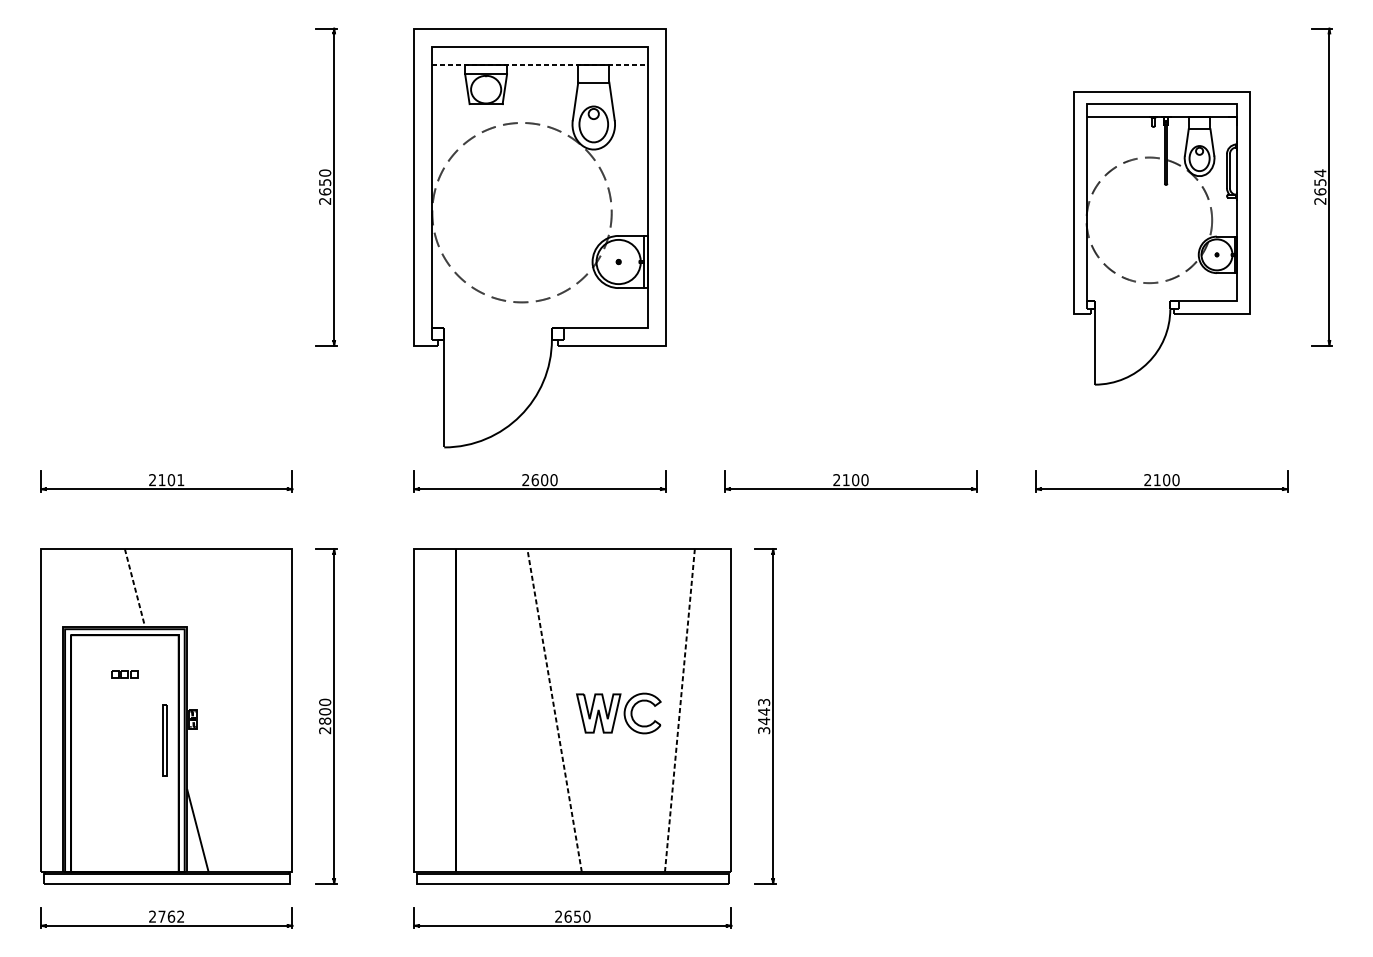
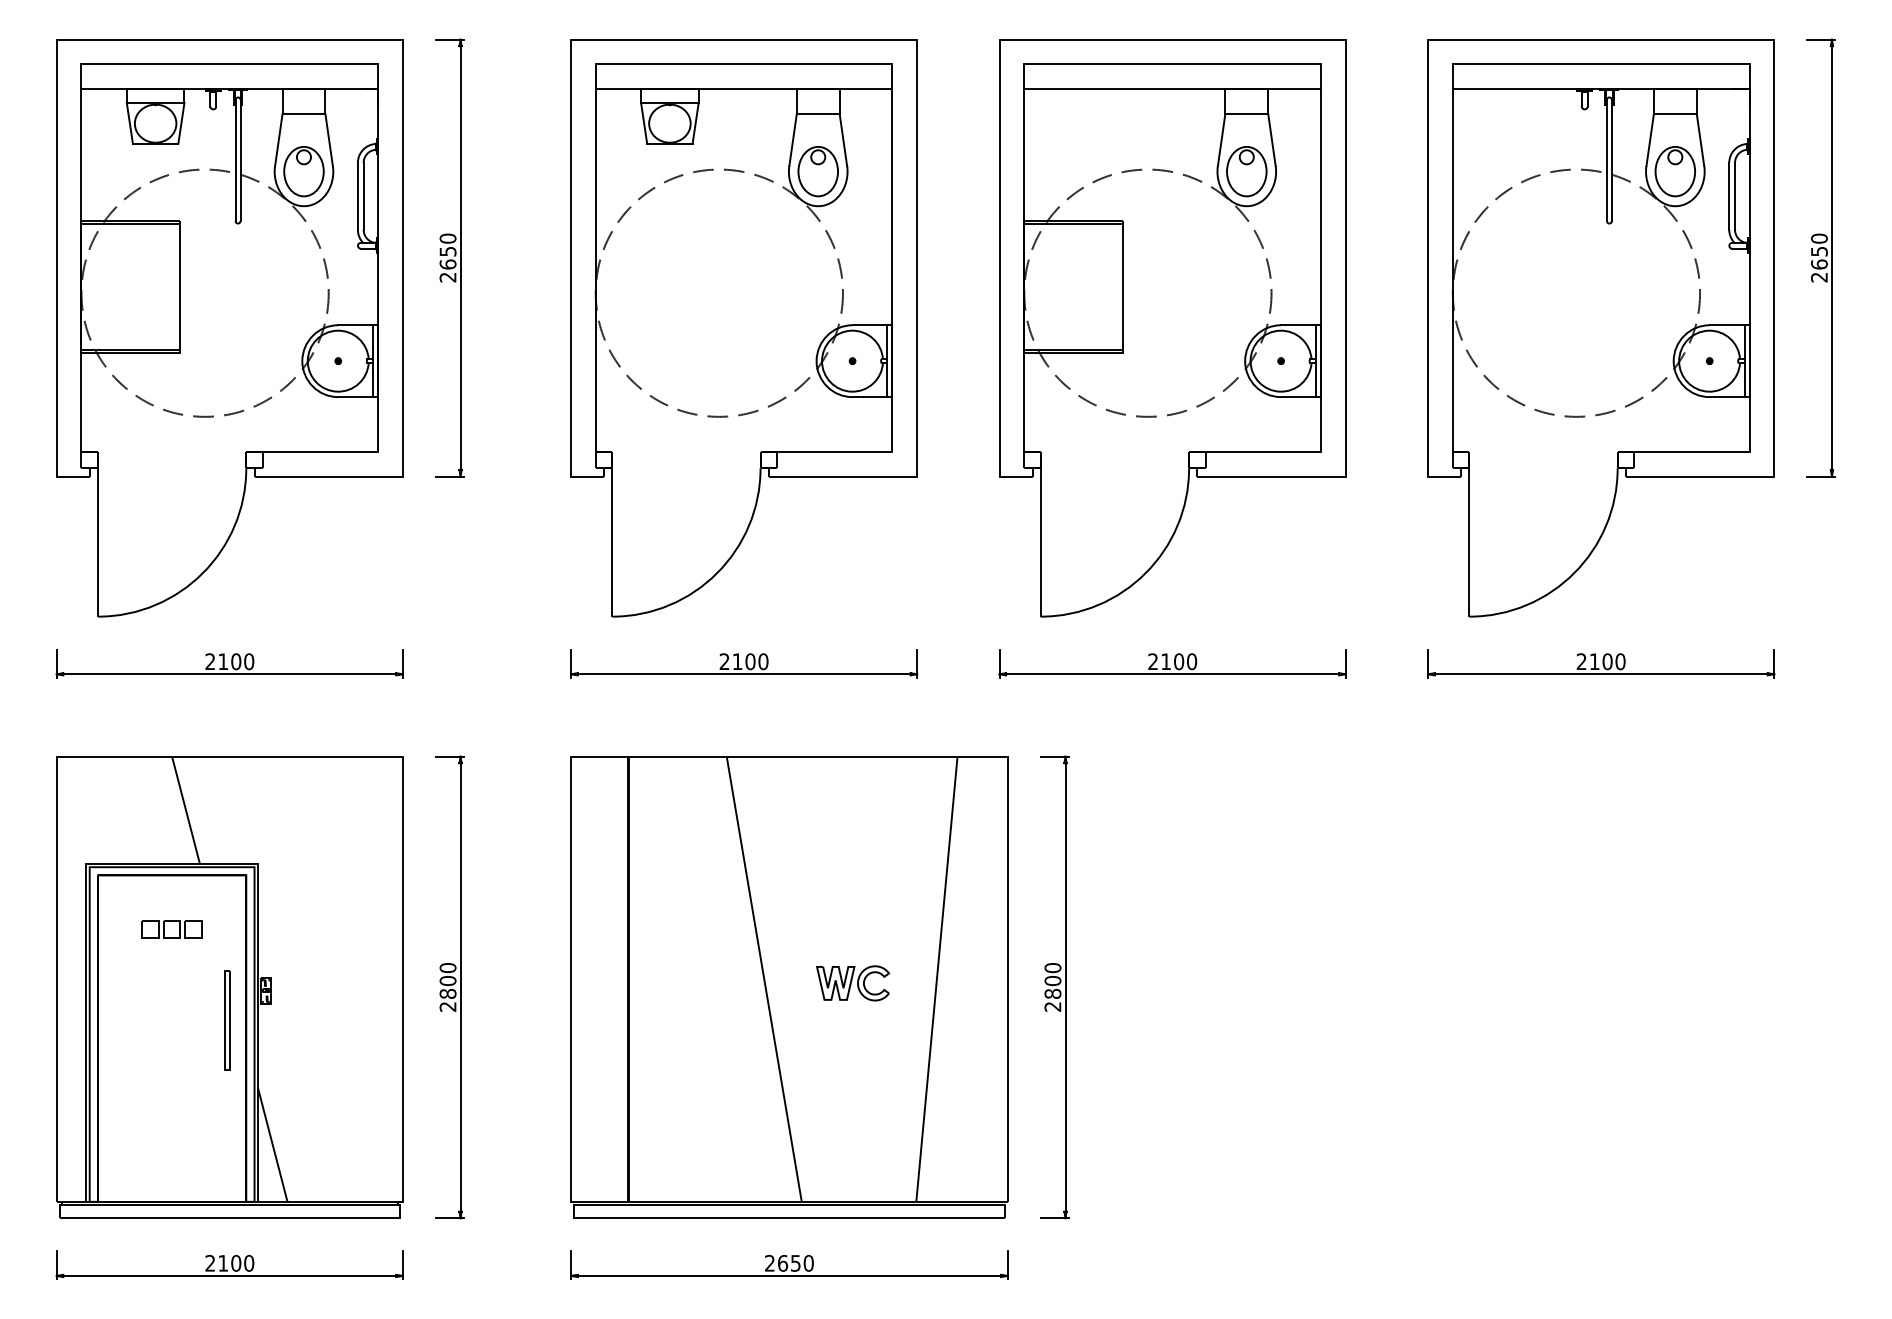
line: (540, 64) -> (744, 89), dashed -> solid
text: (1320, 172) -> (1819, 238), 2654 -> 2650
part: (166, 238) -> (229, 328), added
part: (850, 238) -> (1172, 328), added
part: (1161, 238) -> (1600, 328), size x1.43
text: (181, 479) -> (249, 661), 2101 -> 2100
text: (535, 479) -> (737, 661), 2600 -> 2100
line: (135, 588) -> (186, 810), dashed -> solid
part: (124, 674) -> (171, 929), size x1.67
line: (679, 709) -> (936, 978), dashed -> solid
line: (554, 710) -> (764, 979), dashed -> solid
part: (619, 713) -> (853, 983), size x0.62
text: (763, 716) -> (1052, 987), 3443 -> 2800
text: (171, 916) -> (236, 1262), 2762 -> 2100

